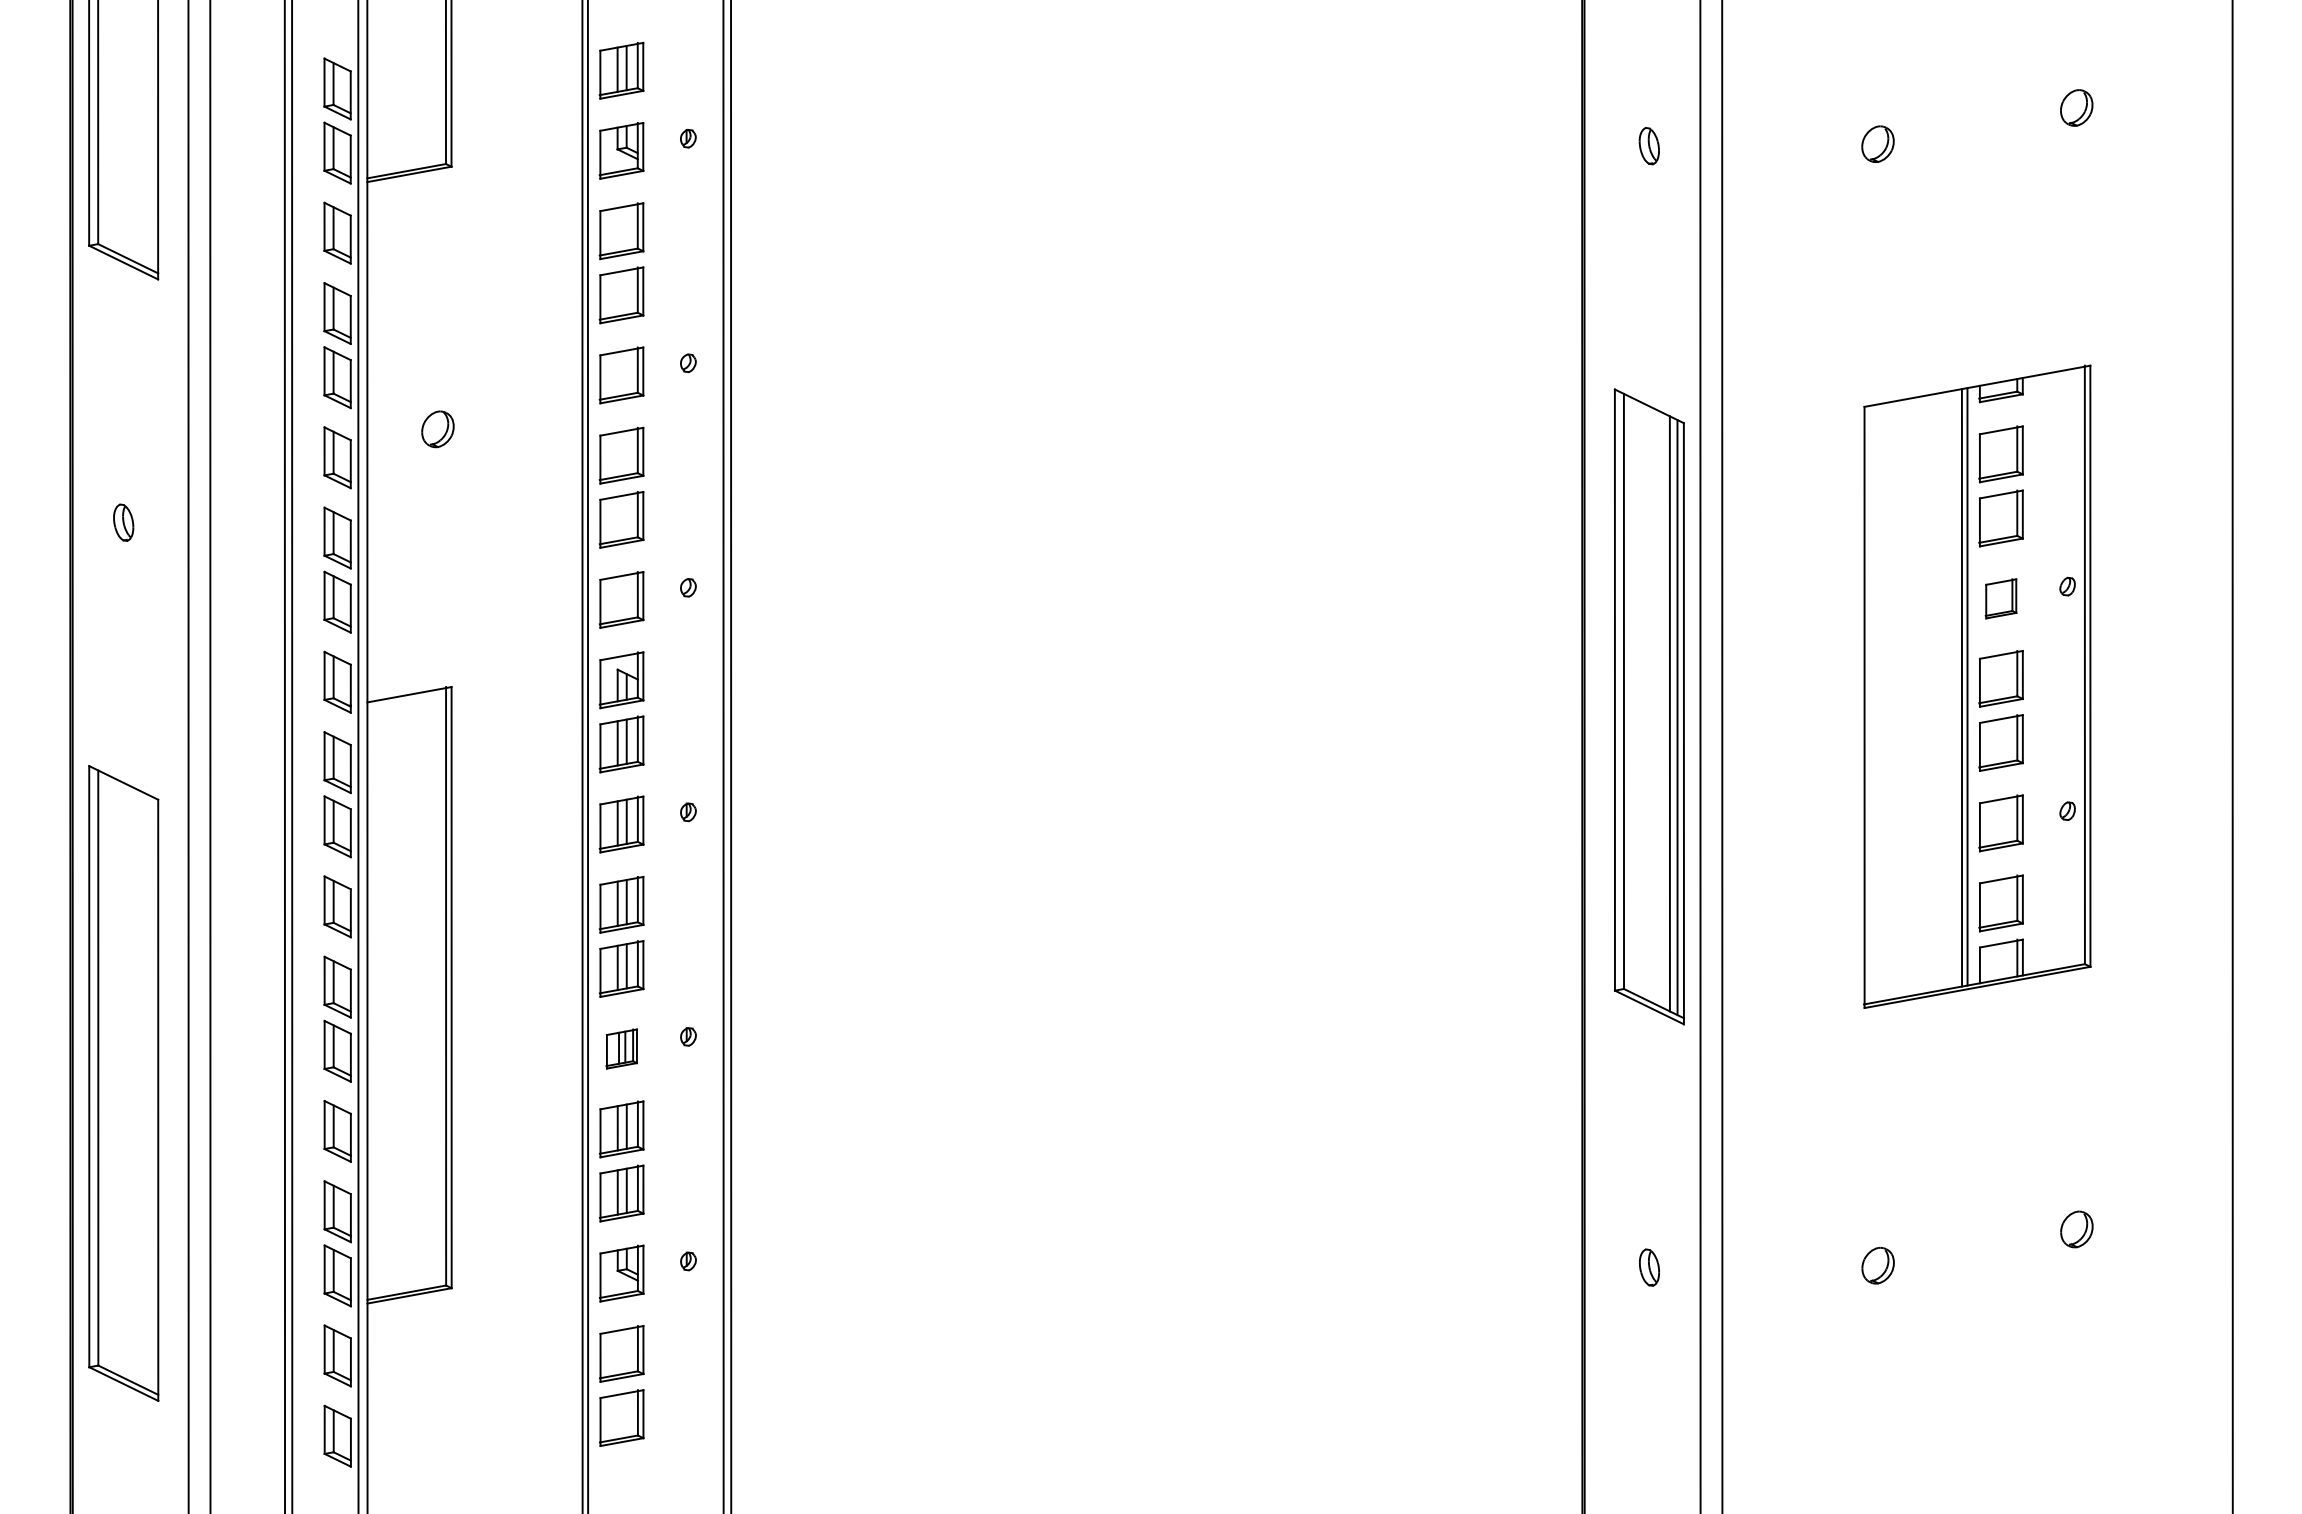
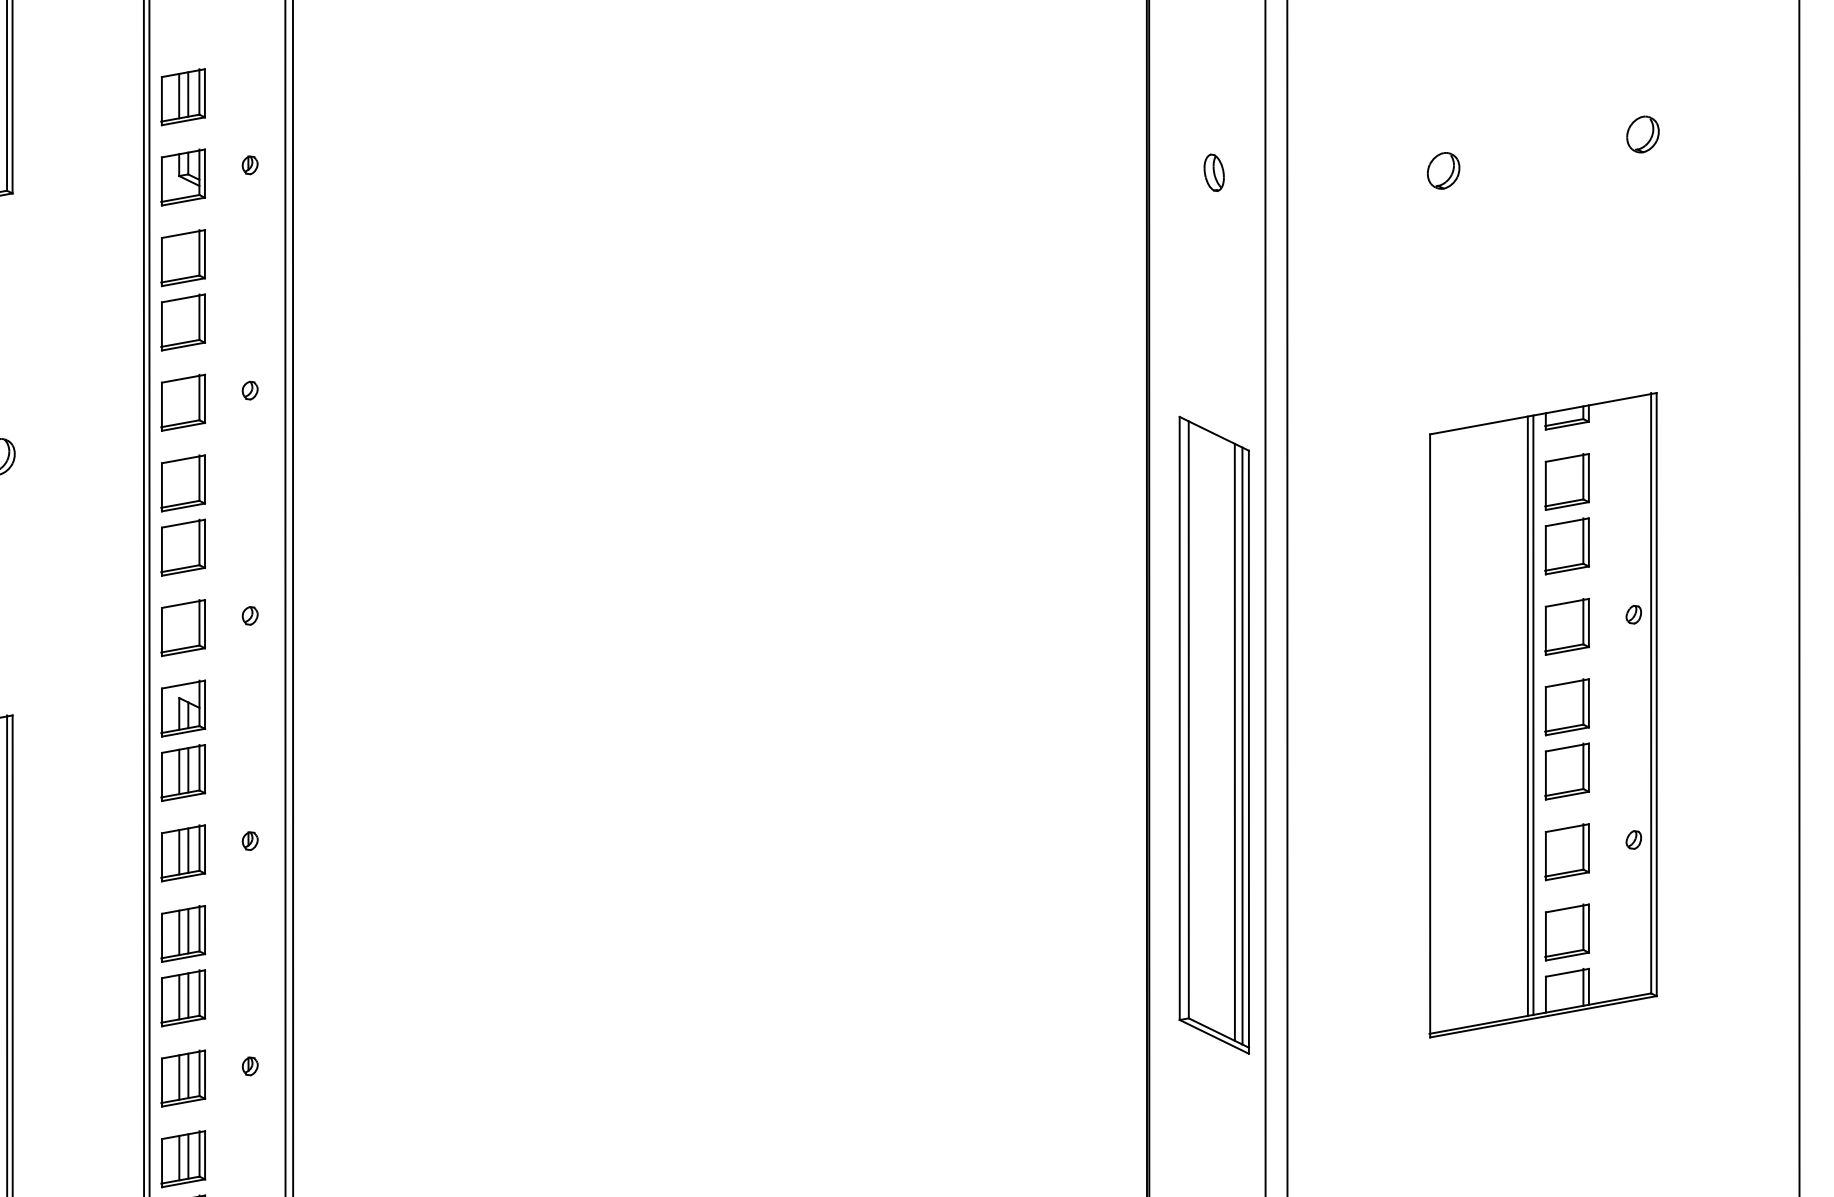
part: (2000, 598) -> (1566, 626), size x1.43
part: (621, 1048) -> (183, 1078), size x1.43

